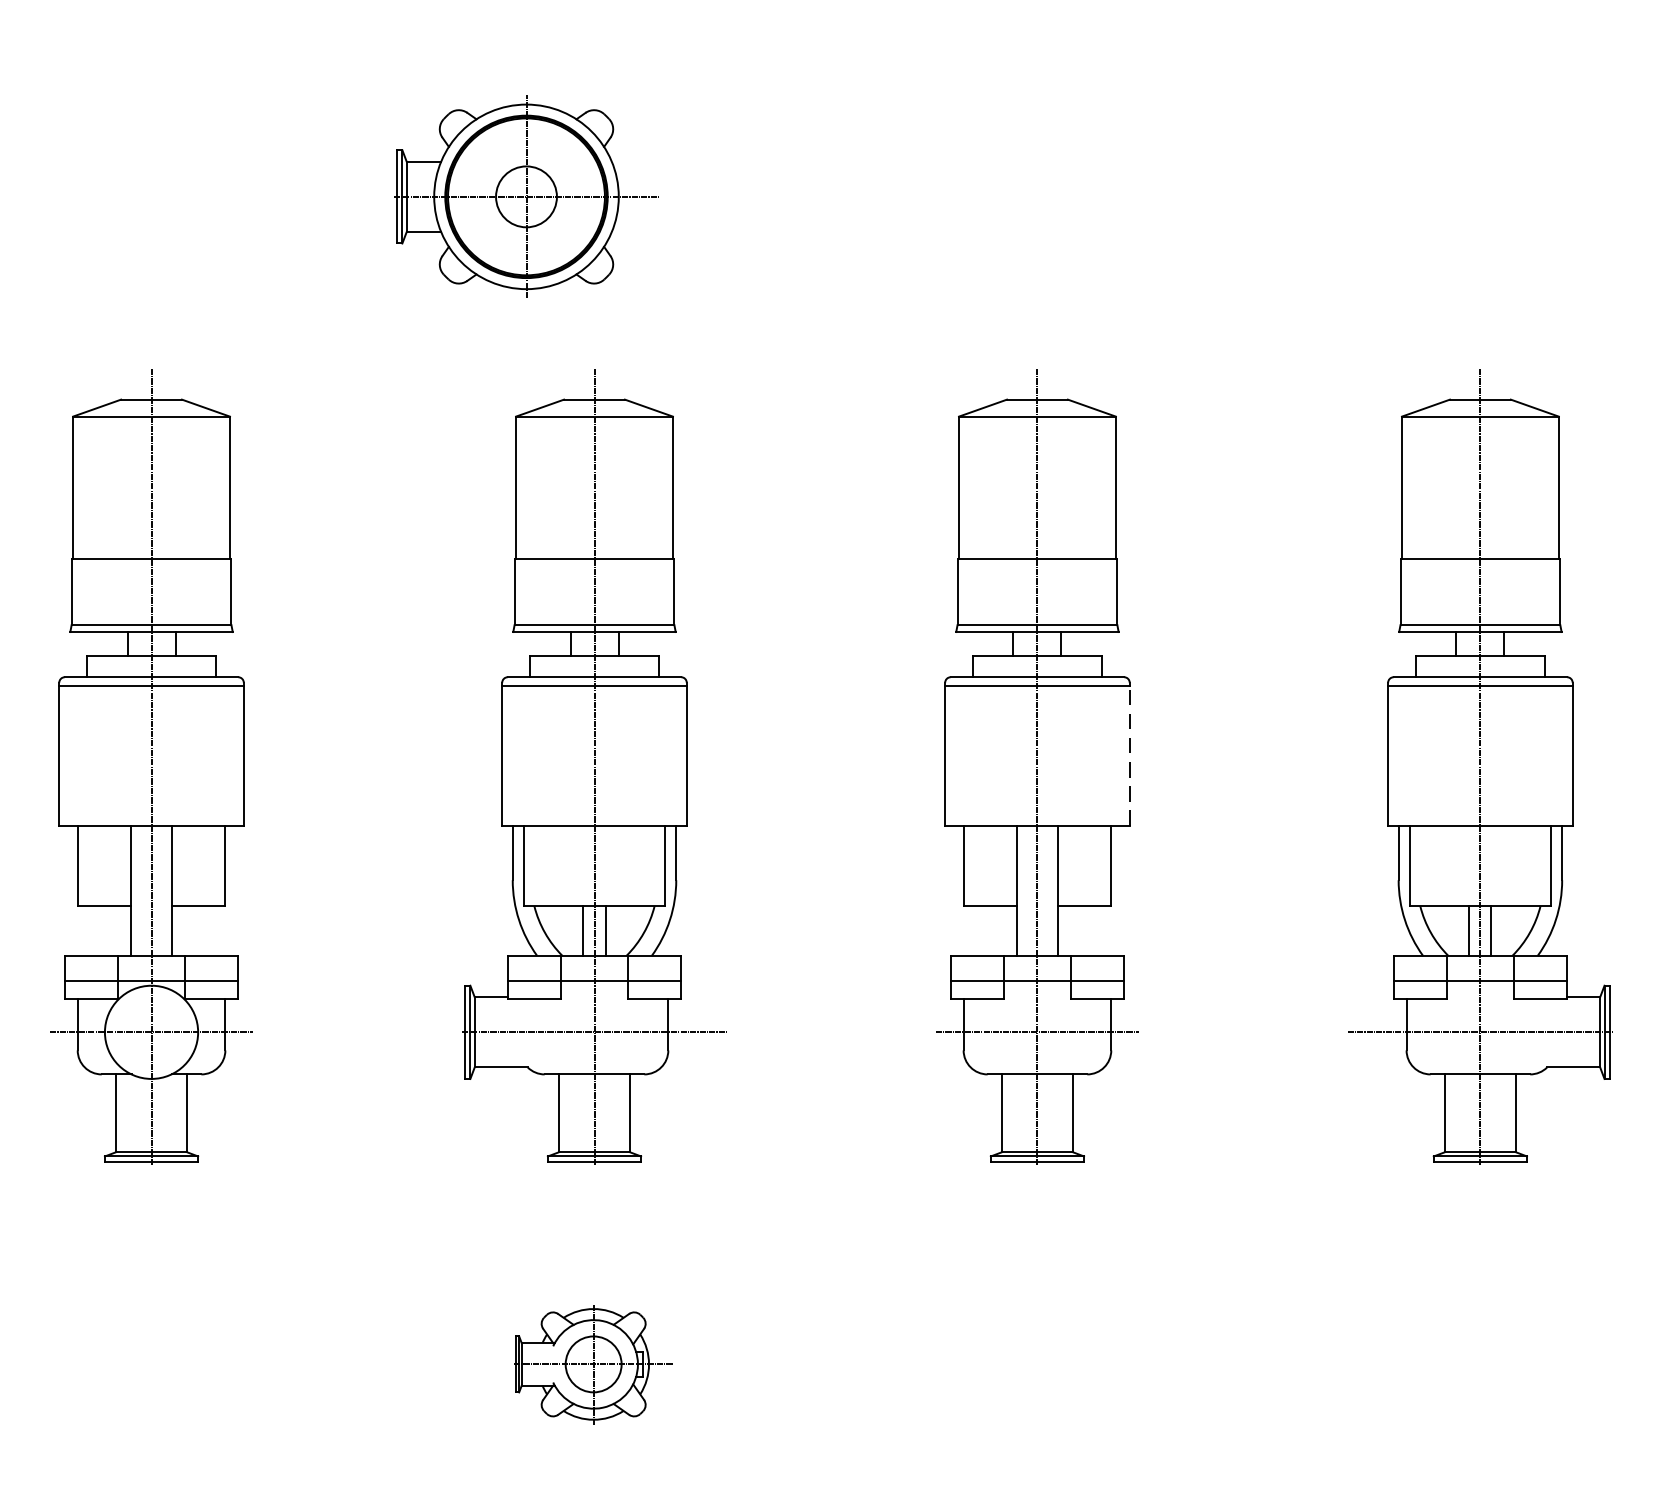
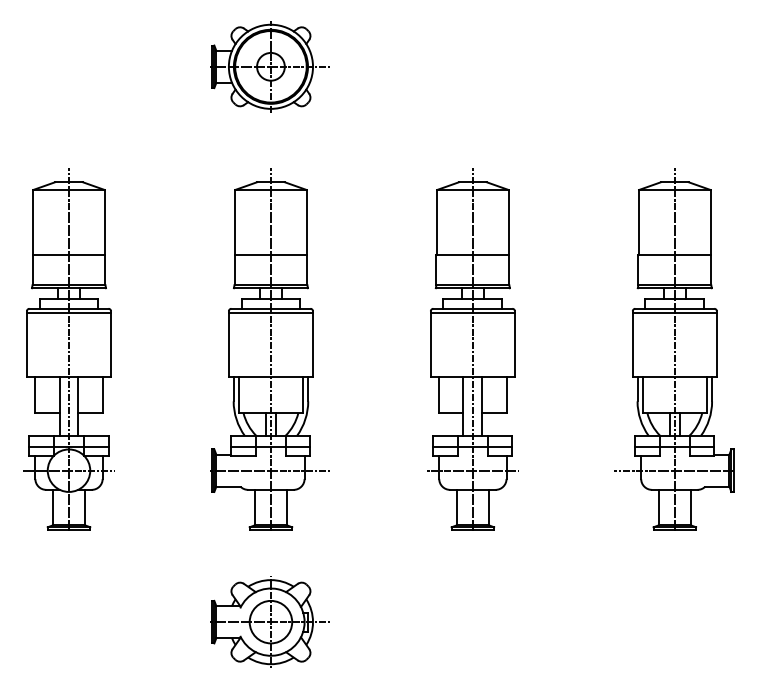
part: (523, 196) -> (269, 66), moved
line: (1128, 755) -> (514, 344), dashed -> solid
part: (591, 1363) -> (269, 621), size x1.67

